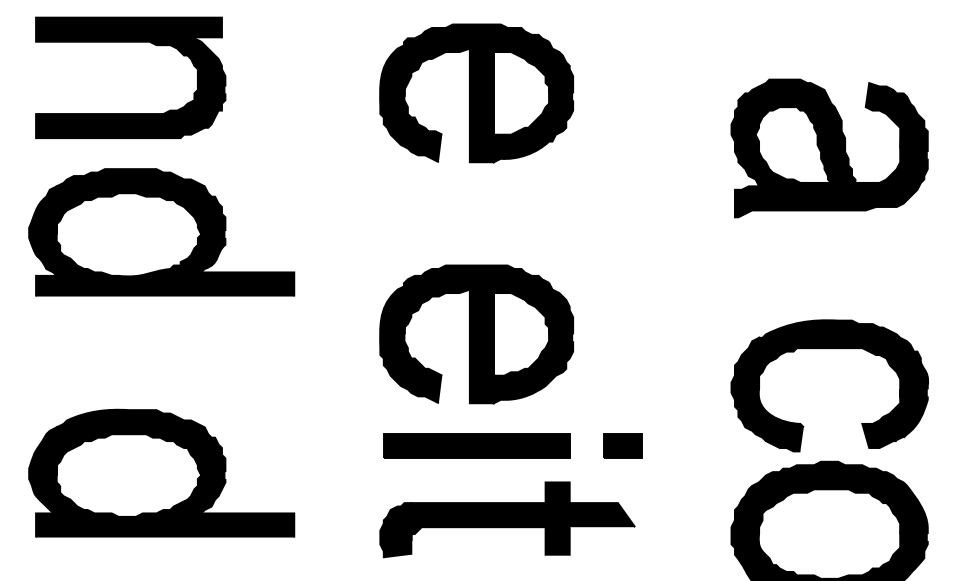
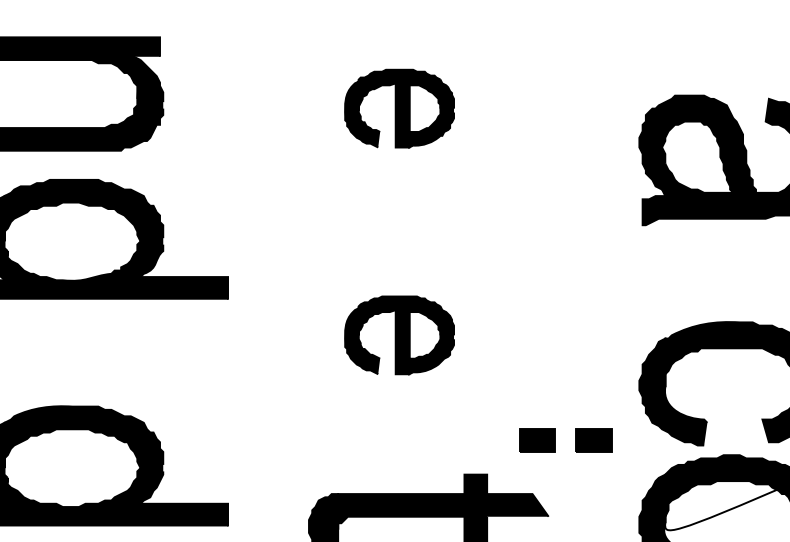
part: (476, 93) -> (399, 108), size x0.6
part: (476, 334) -> (399, 335), size x0.6
part: (476, 445) -> (399, 439), removed
part: (682, 445) -> (593, 439), added

